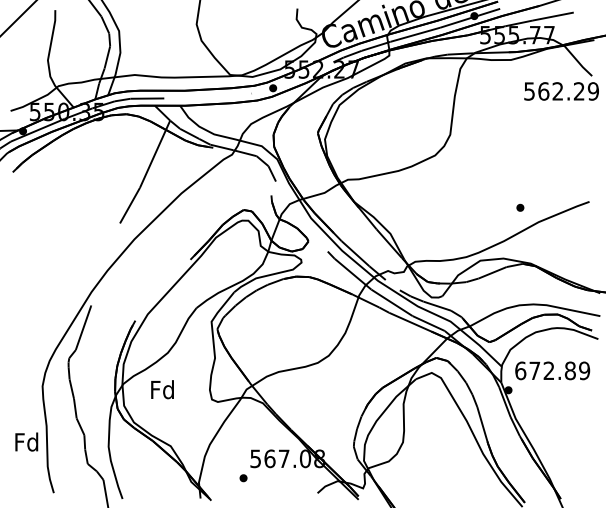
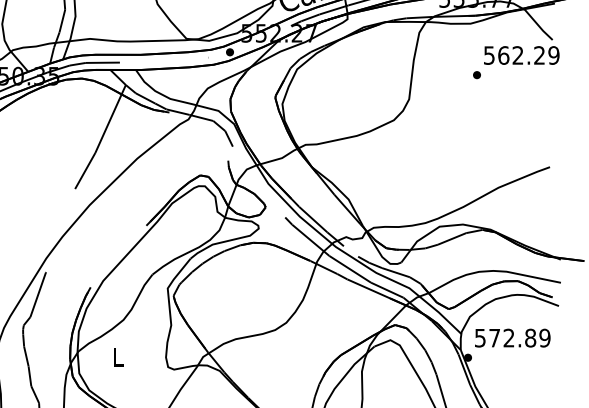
part: (520, 207) -> (477, 74), moved
text: (520, 370) -> (480, 337), 672.89 -> 572.89
text: (162, 389) -> (118, 356), Fd -> L

